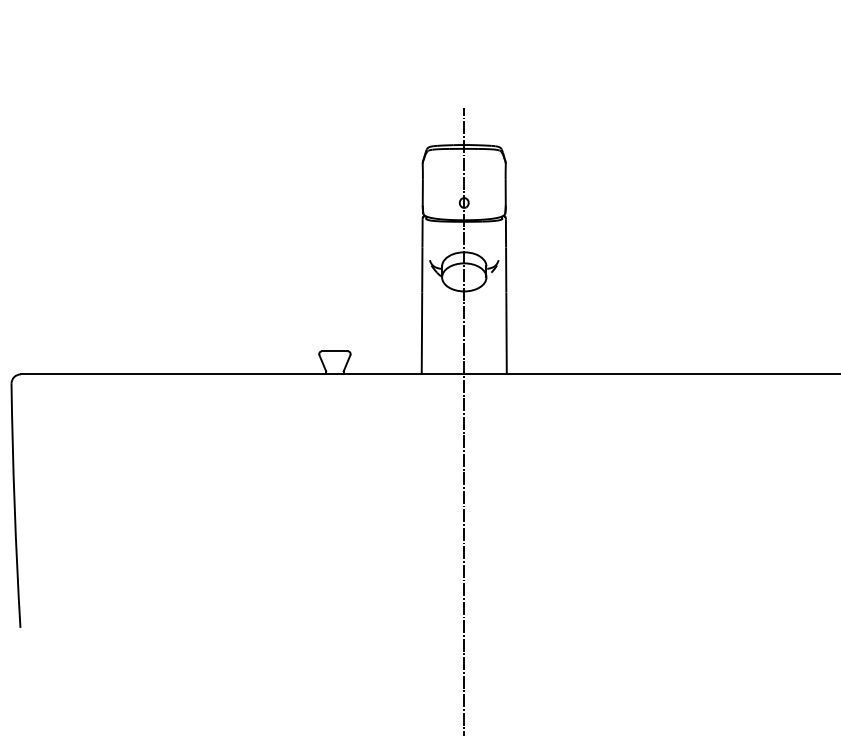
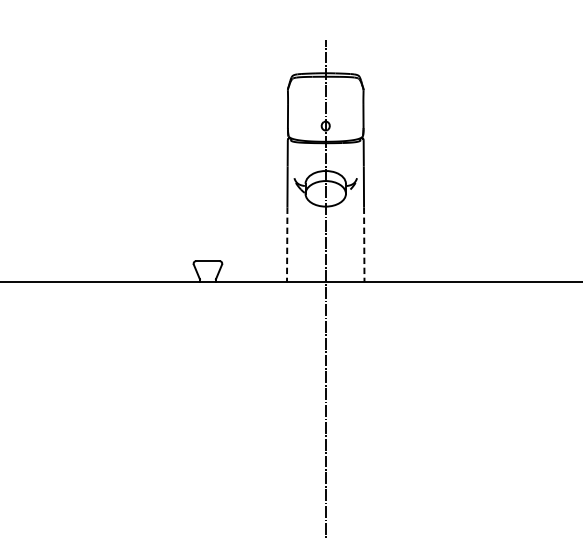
line: (421, 333) -> (286, 244), solid -> dashed
line: (506, 333) -> (364, 244), solid -> dashed

